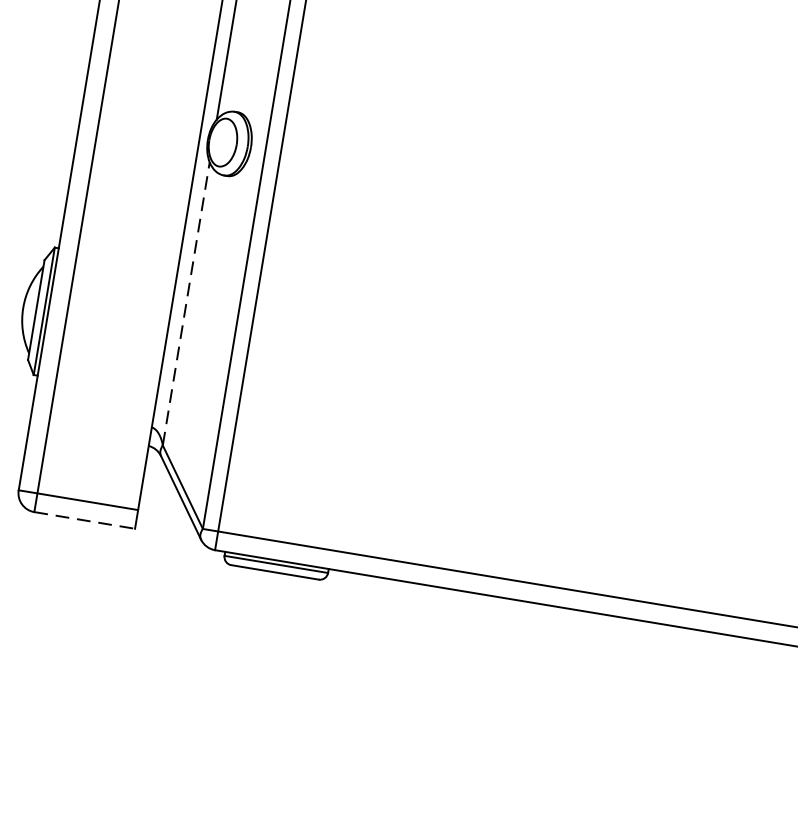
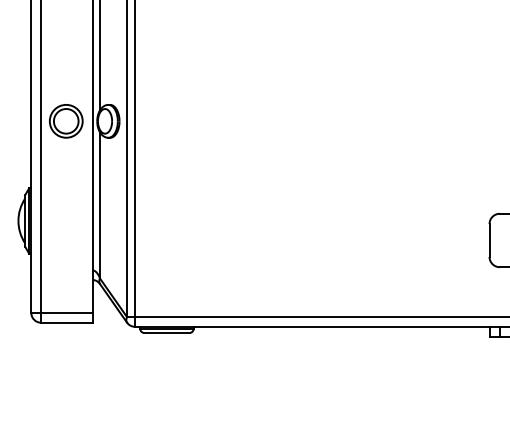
part: (148, 130) -> (66, 121), added
line: (187, 302) -> (100, 204), dashed -> solid
line: (83, 519) -> (66, 322), dashed -> solid

